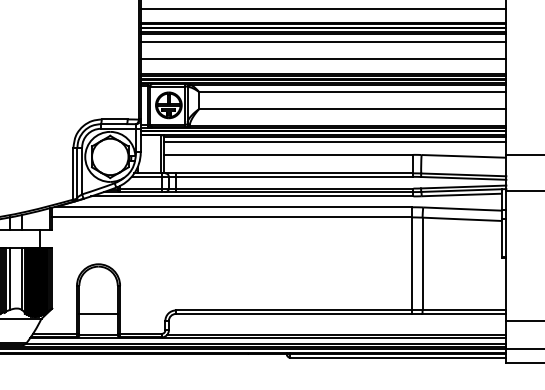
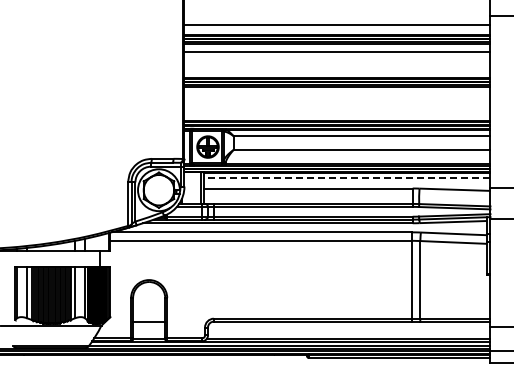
line: (323, 9) -> (337, 66), removed
line: (323, 42) -> (337, 94), removed
line: (323, 59) -> (337, 108), removed
line: (334, 141) -> (346, 177), solid -> dashed

